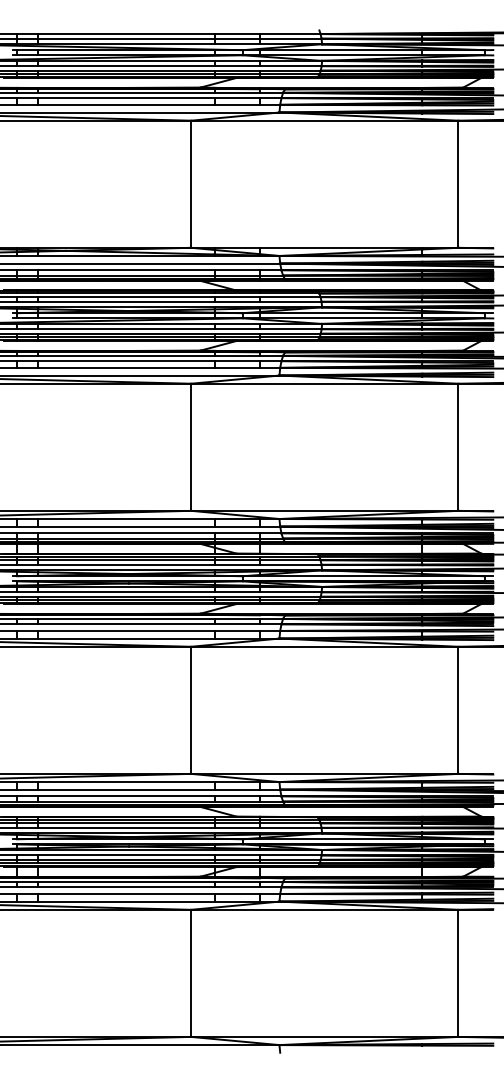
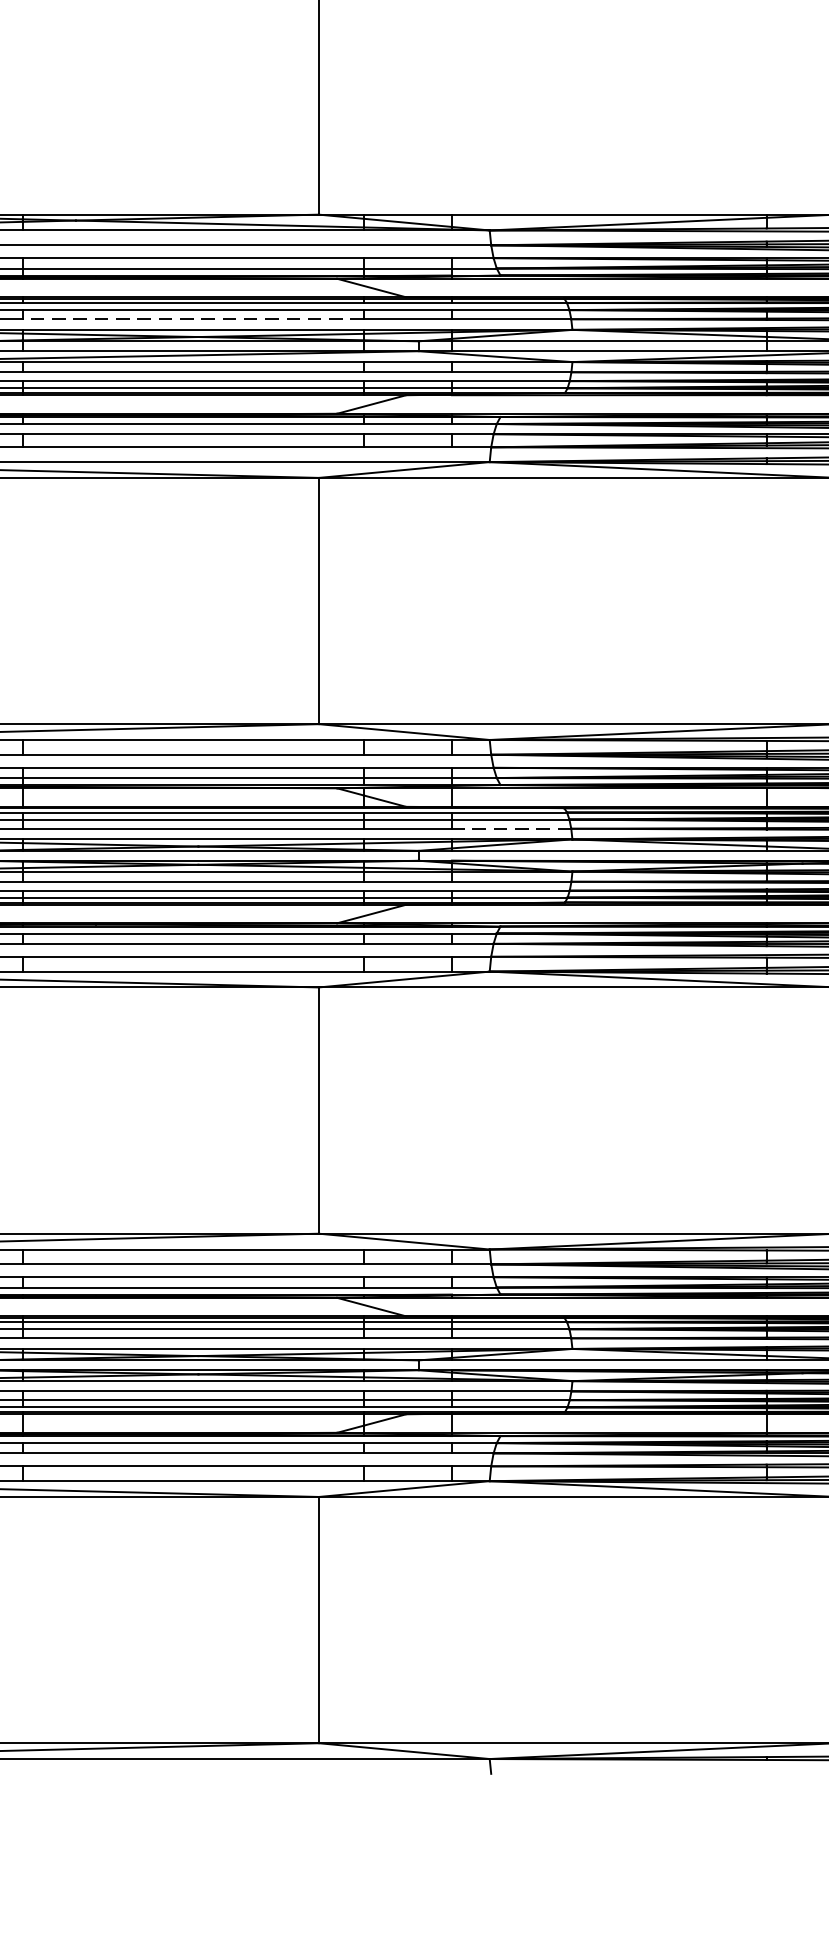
line: (125, 301) -> (191, 318), solid -> dashed
line: (290, 564) -> (511, 828), solid -> dashed

